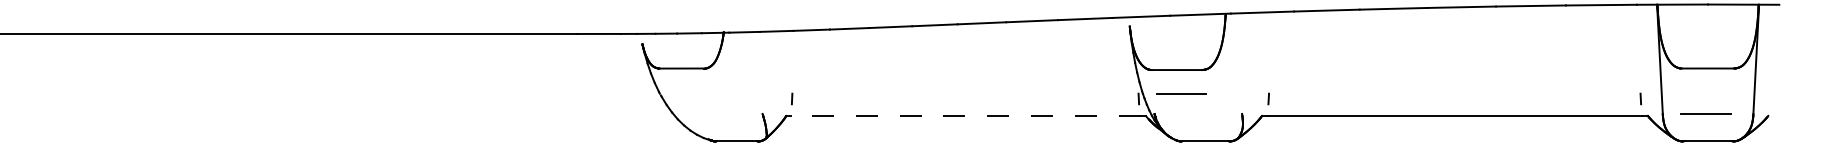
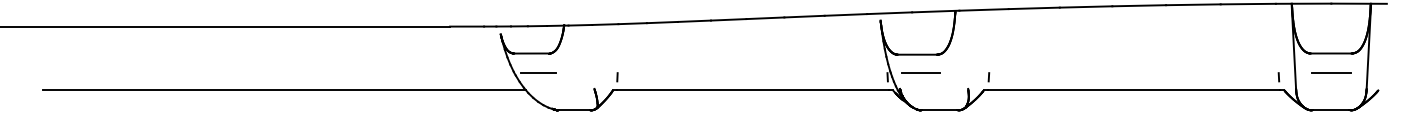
line: (690, 93) -> (538, 72), added
line: (1705, 113) -> (1330, 72), moved
line: (364, 115) -> (284, 90), added
line: (966, 115) -> (753, 90), dashed -> solid

